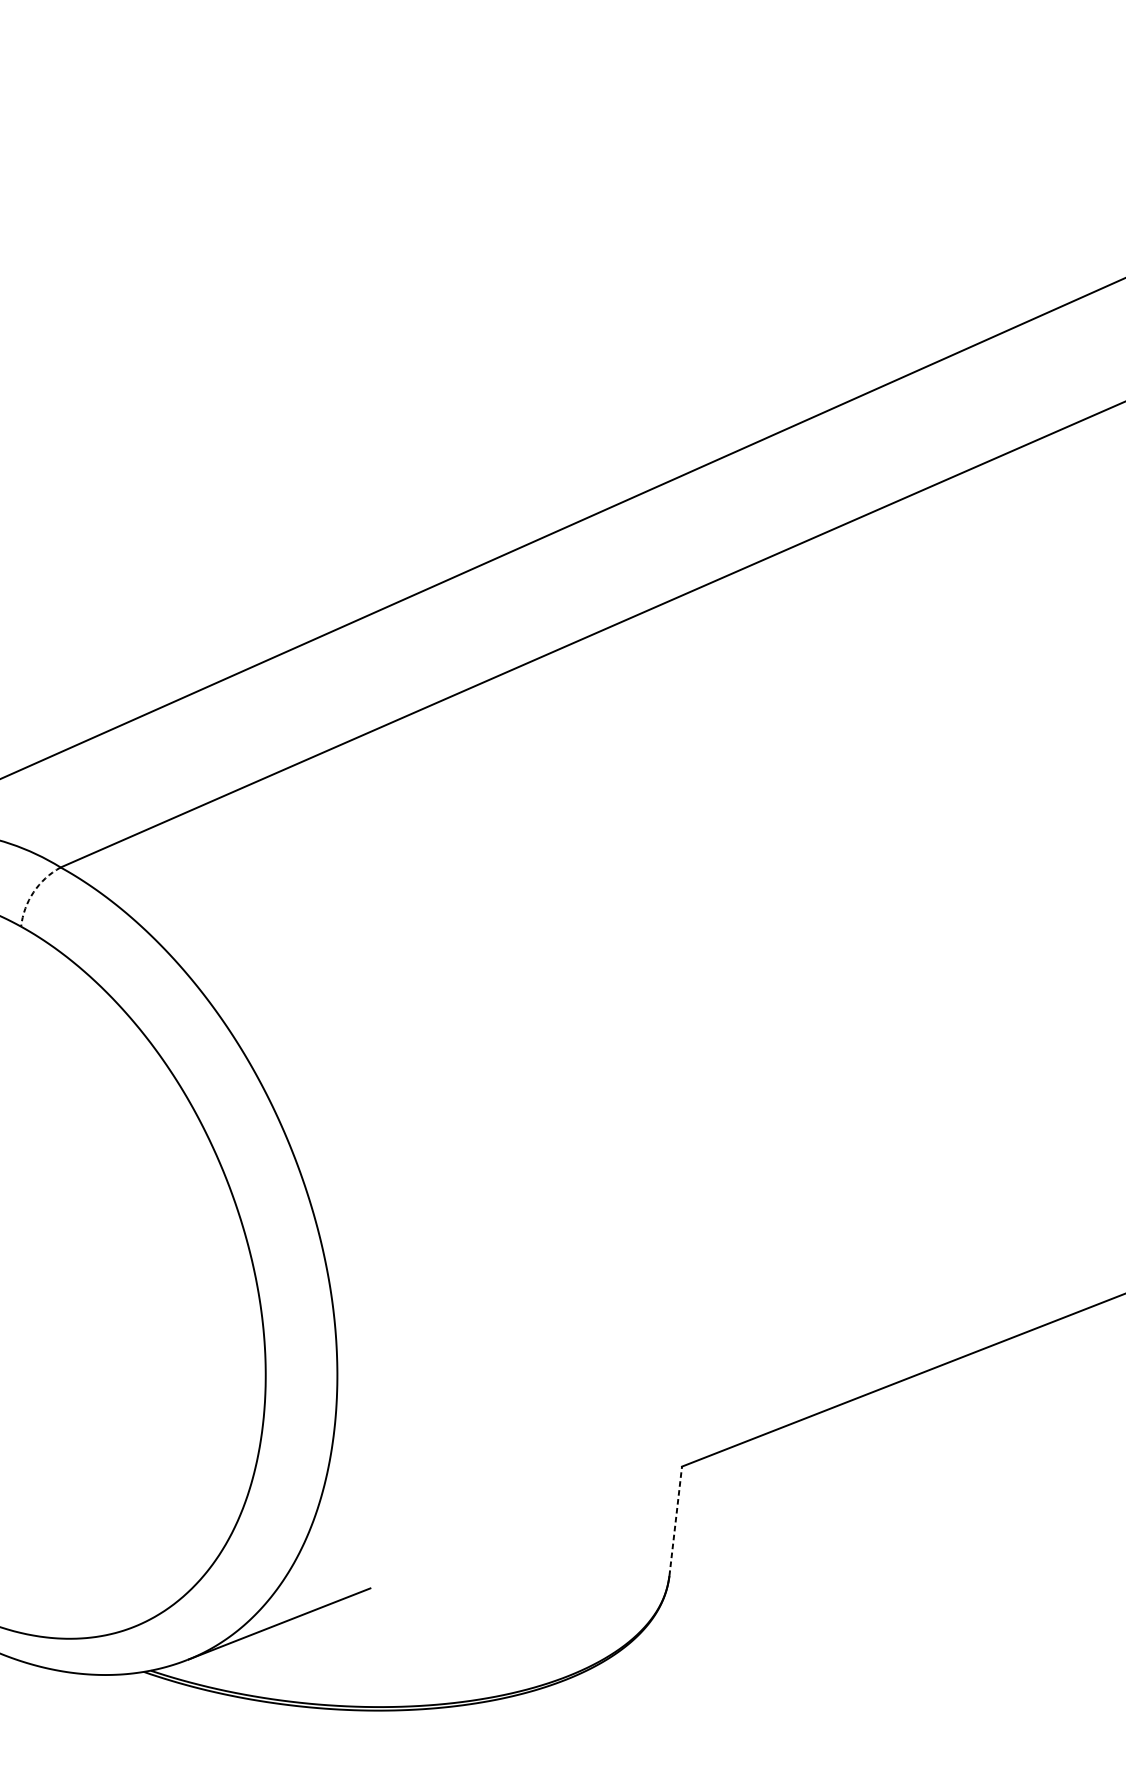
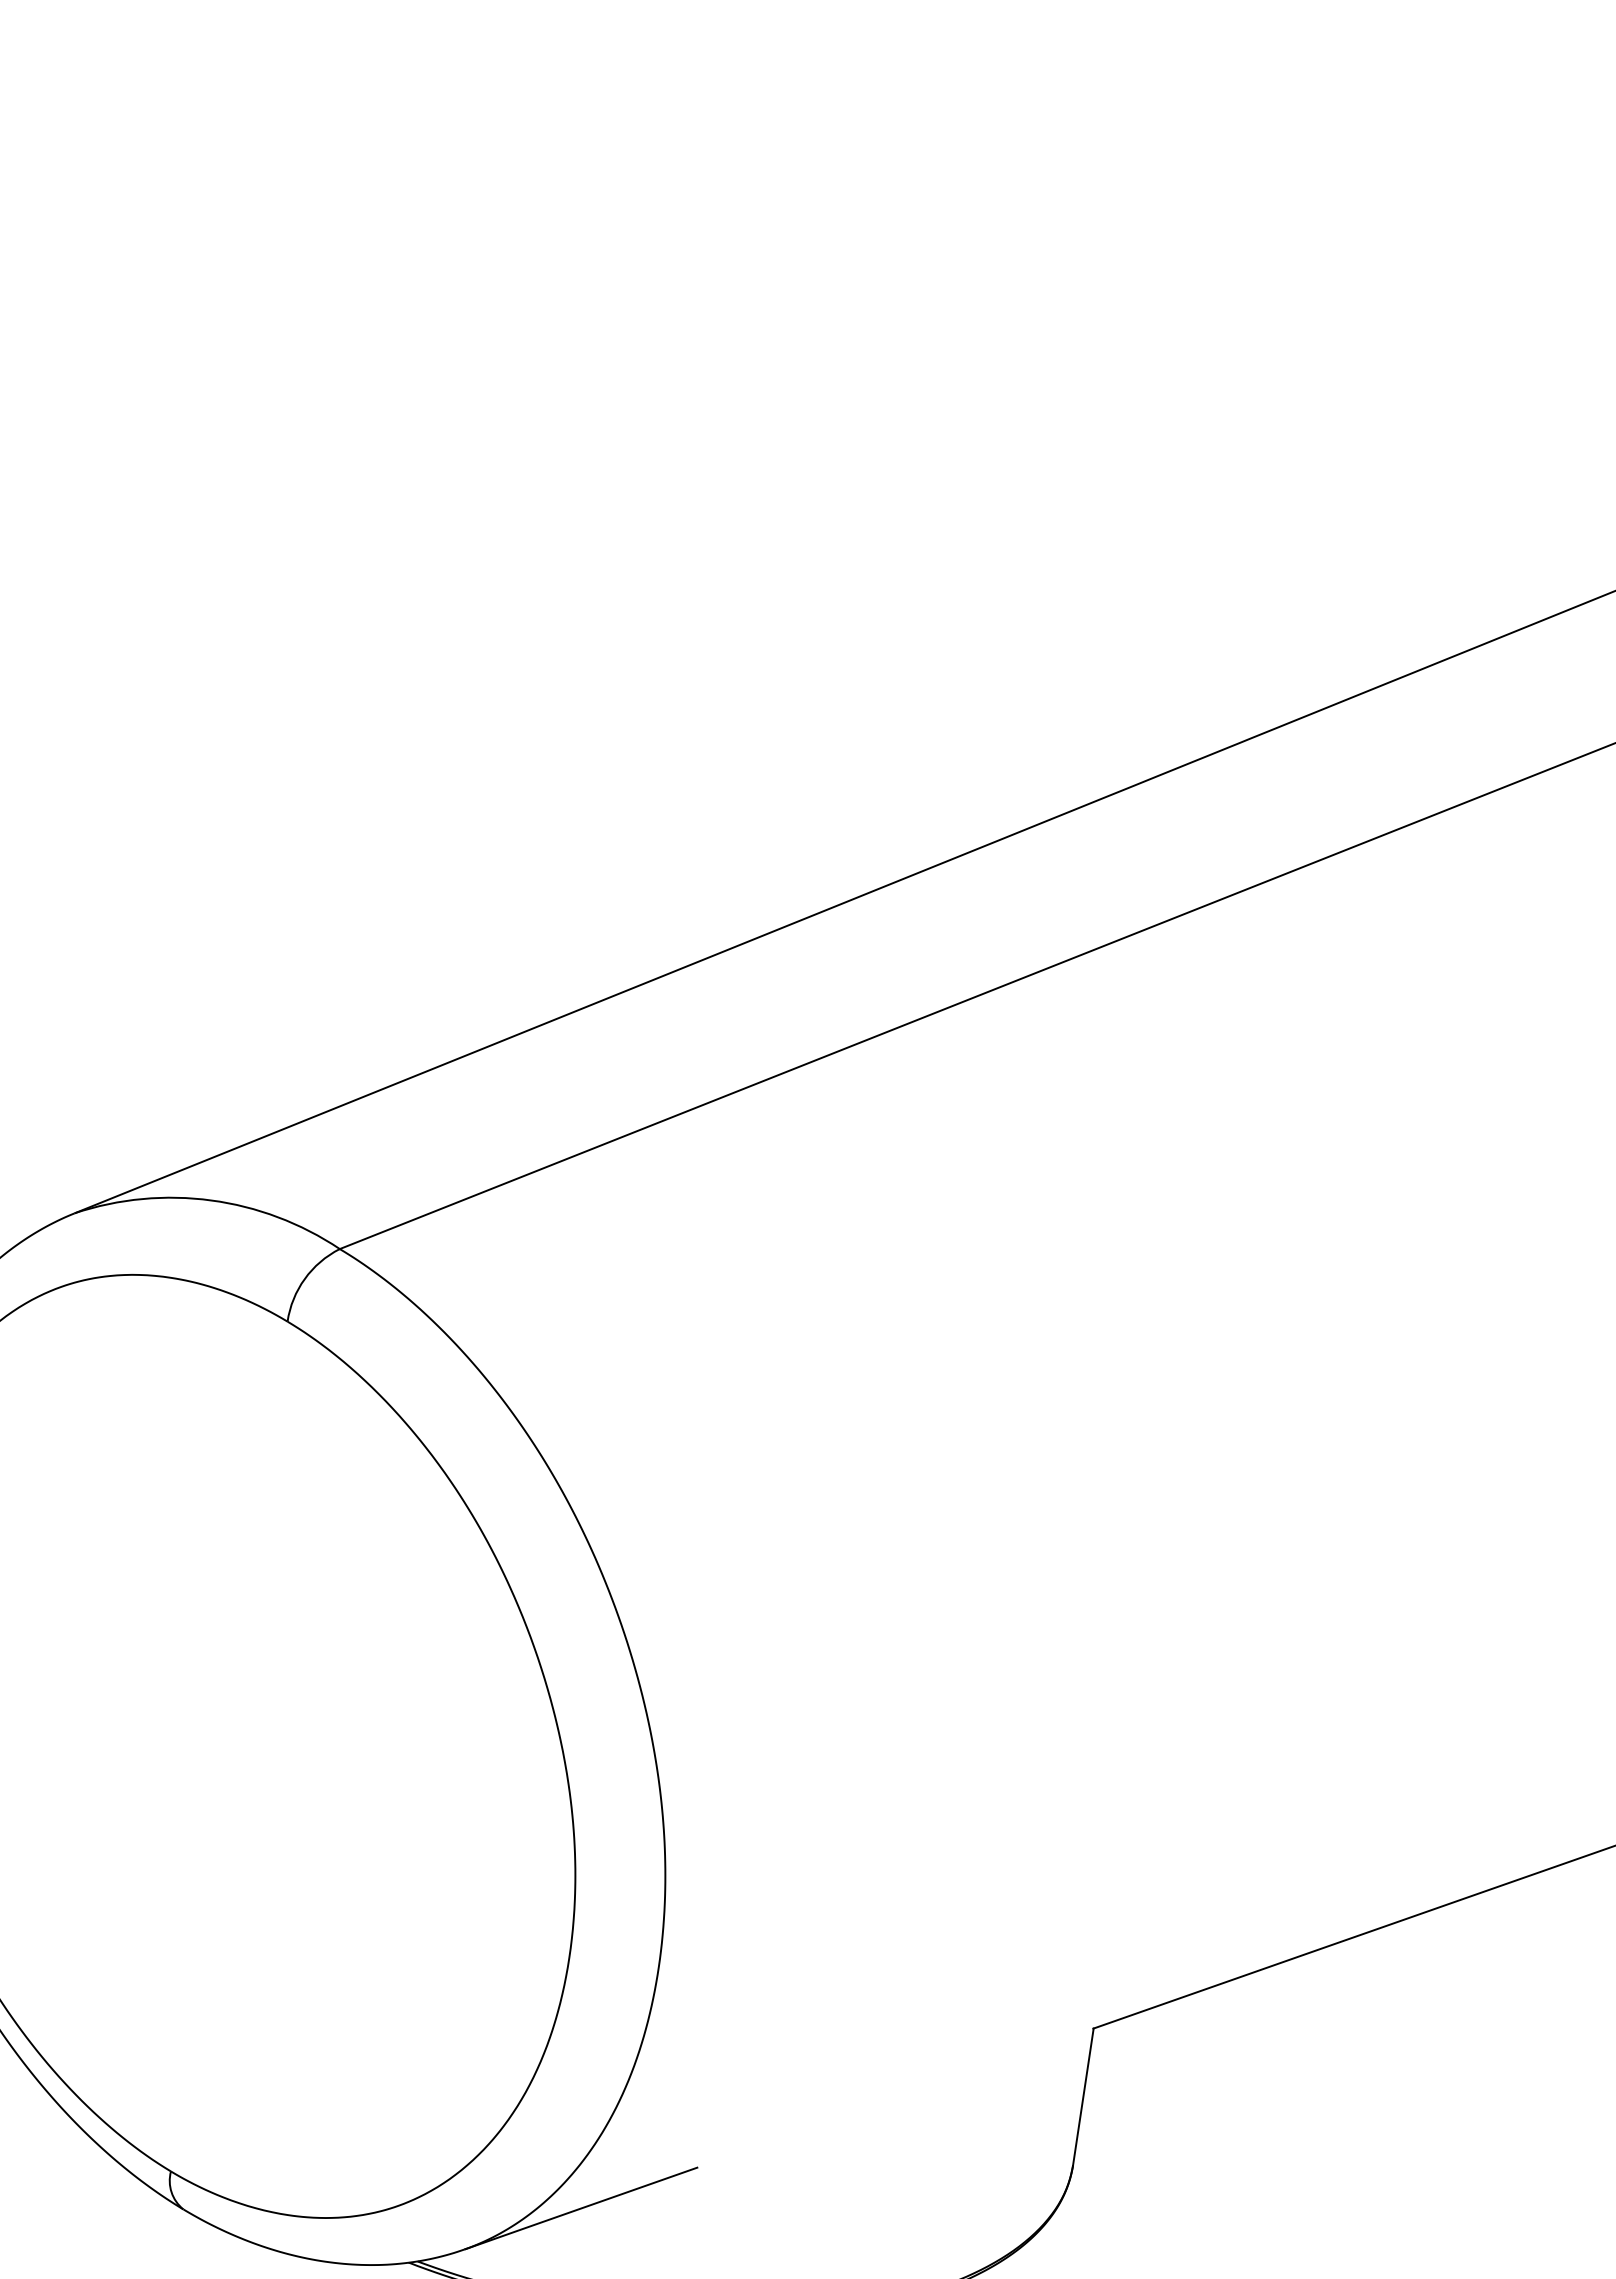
arc: (33, 891) -> (304, 1278), dashed -> solid
line: (675, 1520) -> (1083, 2096), dashed -> solid

